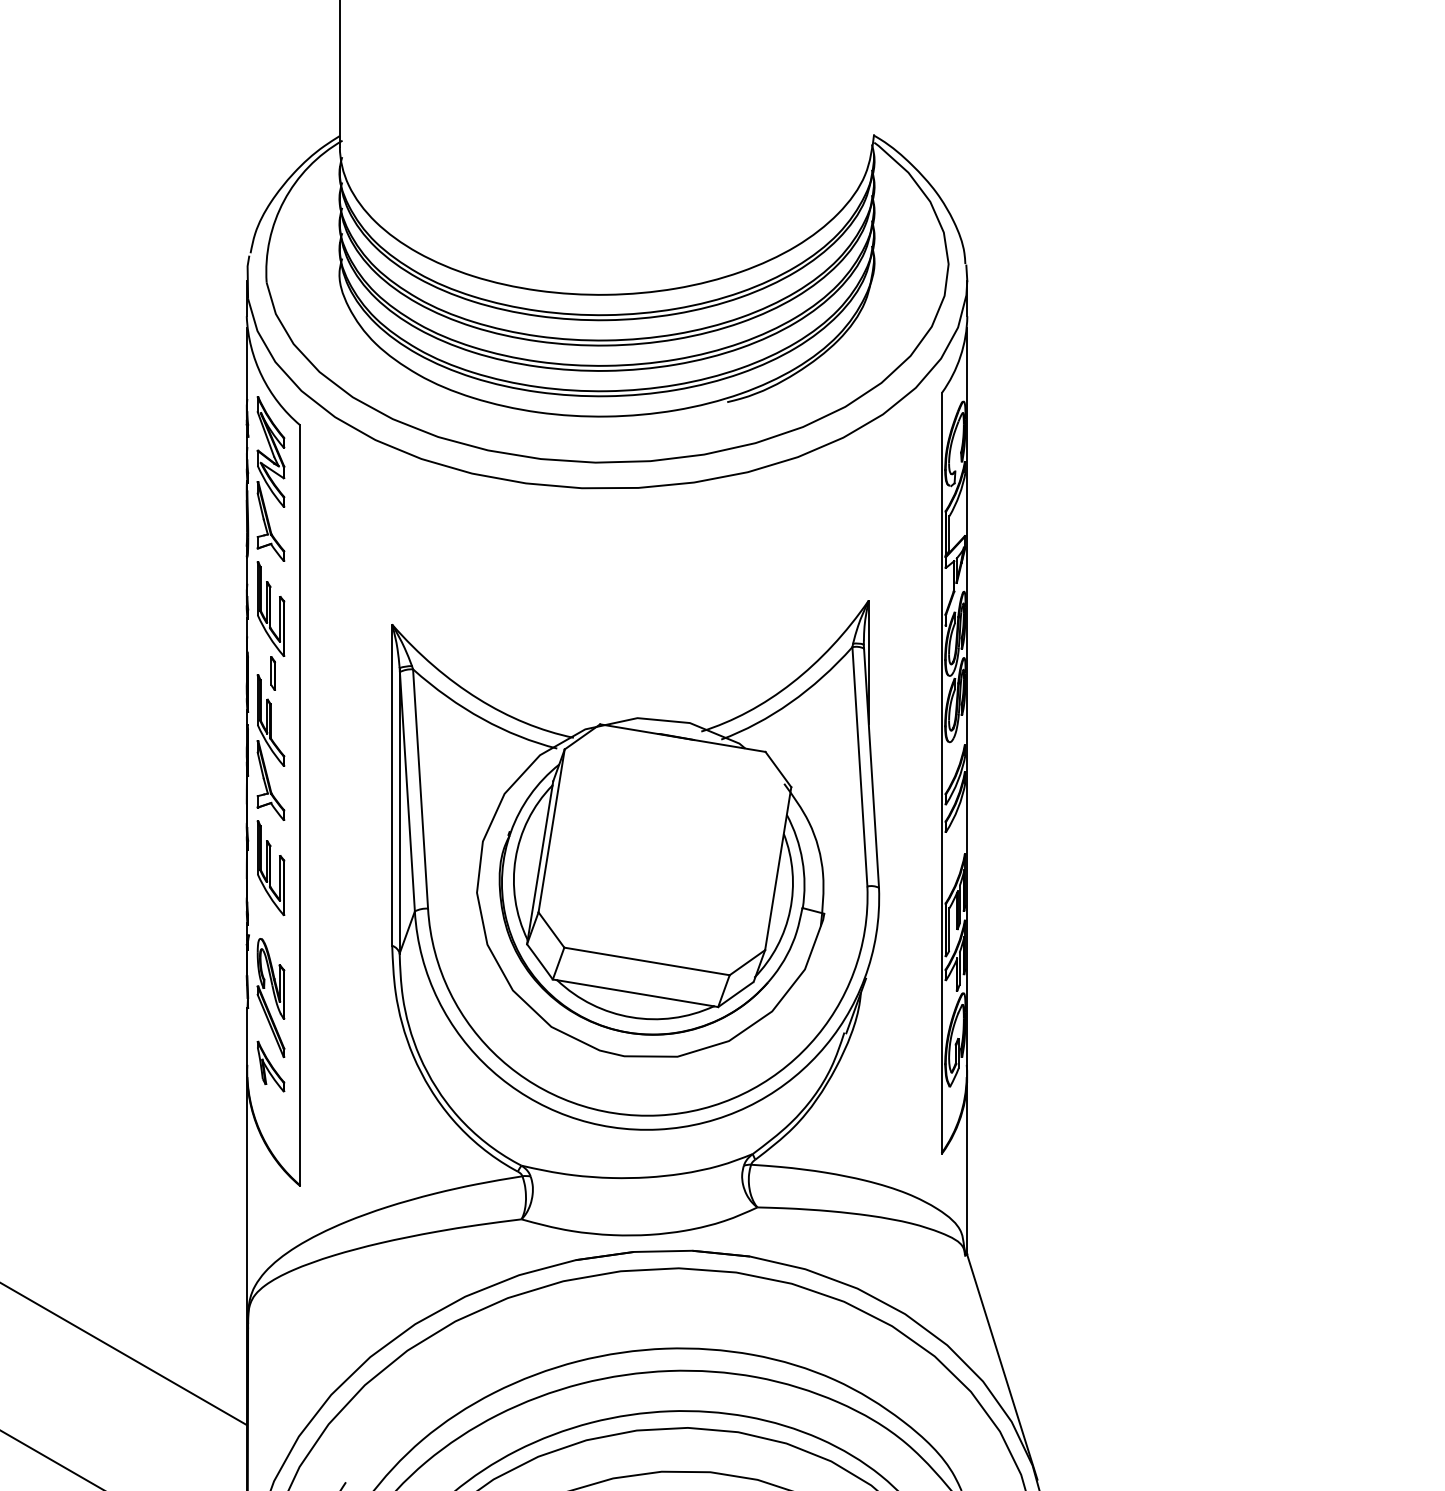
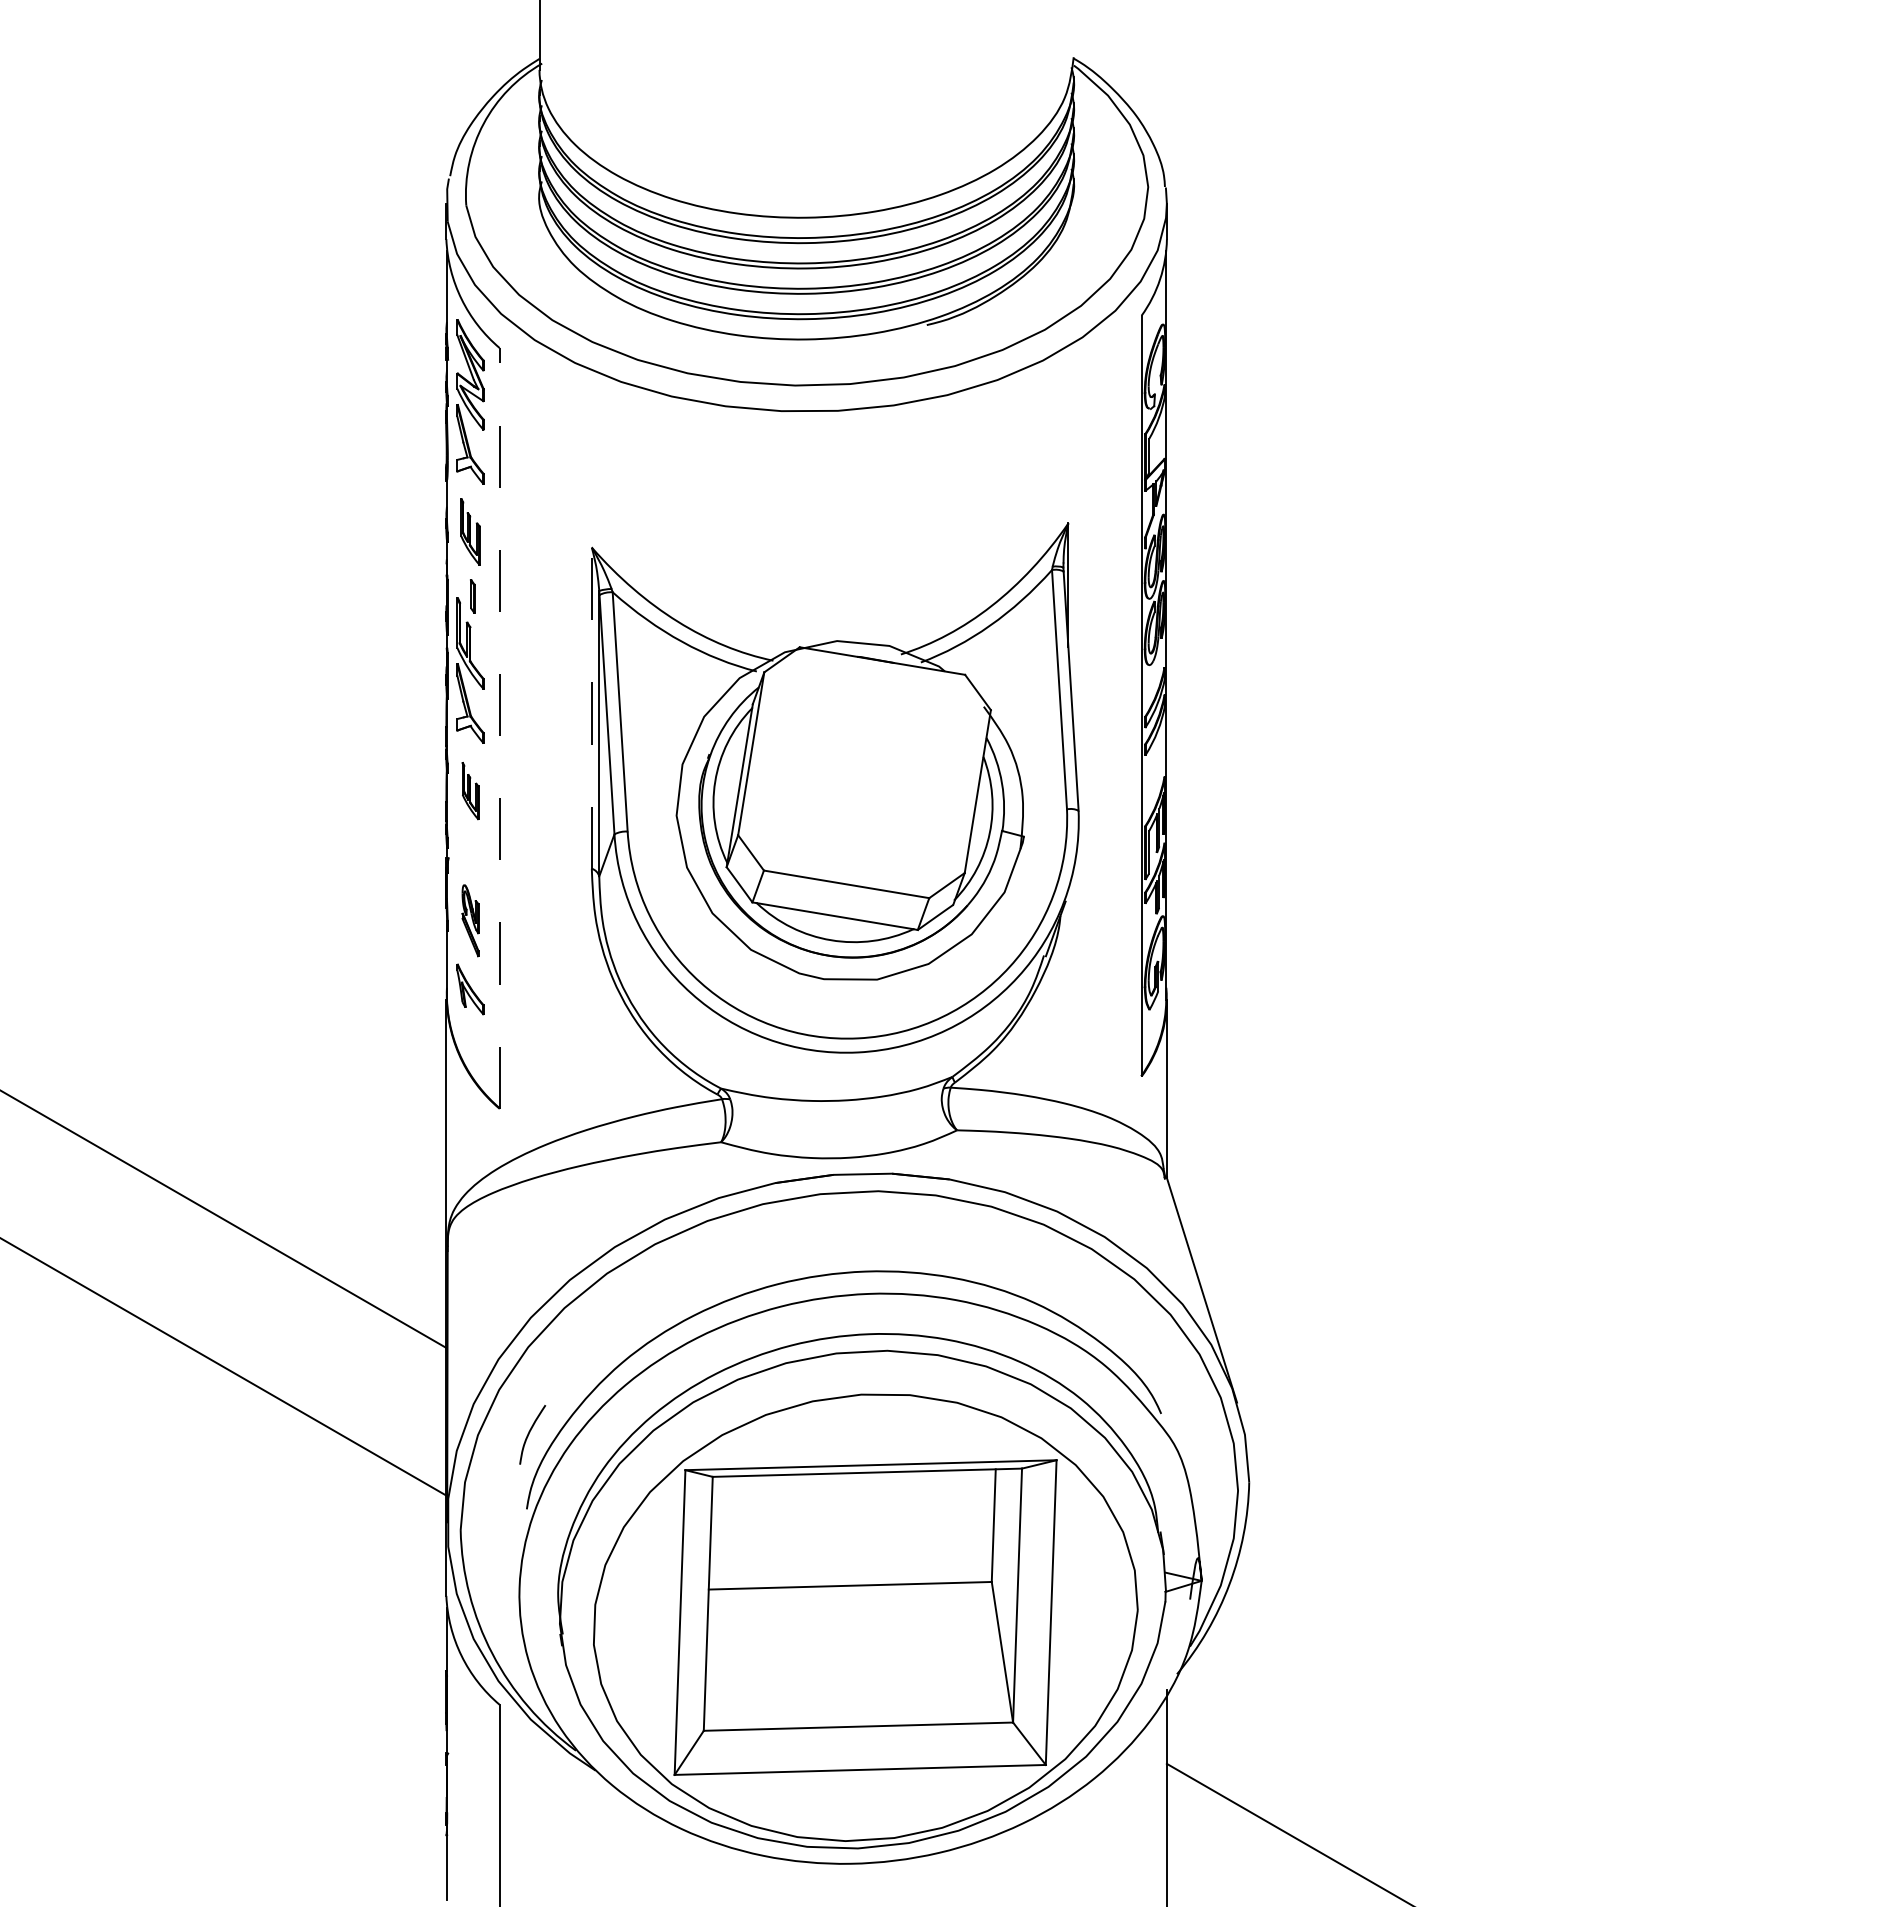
part: (270, 608) -> (470, 531), size x0.7
line: (391, 785) -> (591, 708), solid -> dashed
line: (299, 804) -> (499, 727), solid -> dashed
part: (270, 867) -> (470, 790), size x0.6
part: (270, 997) -> (470, 920), size x0.6

